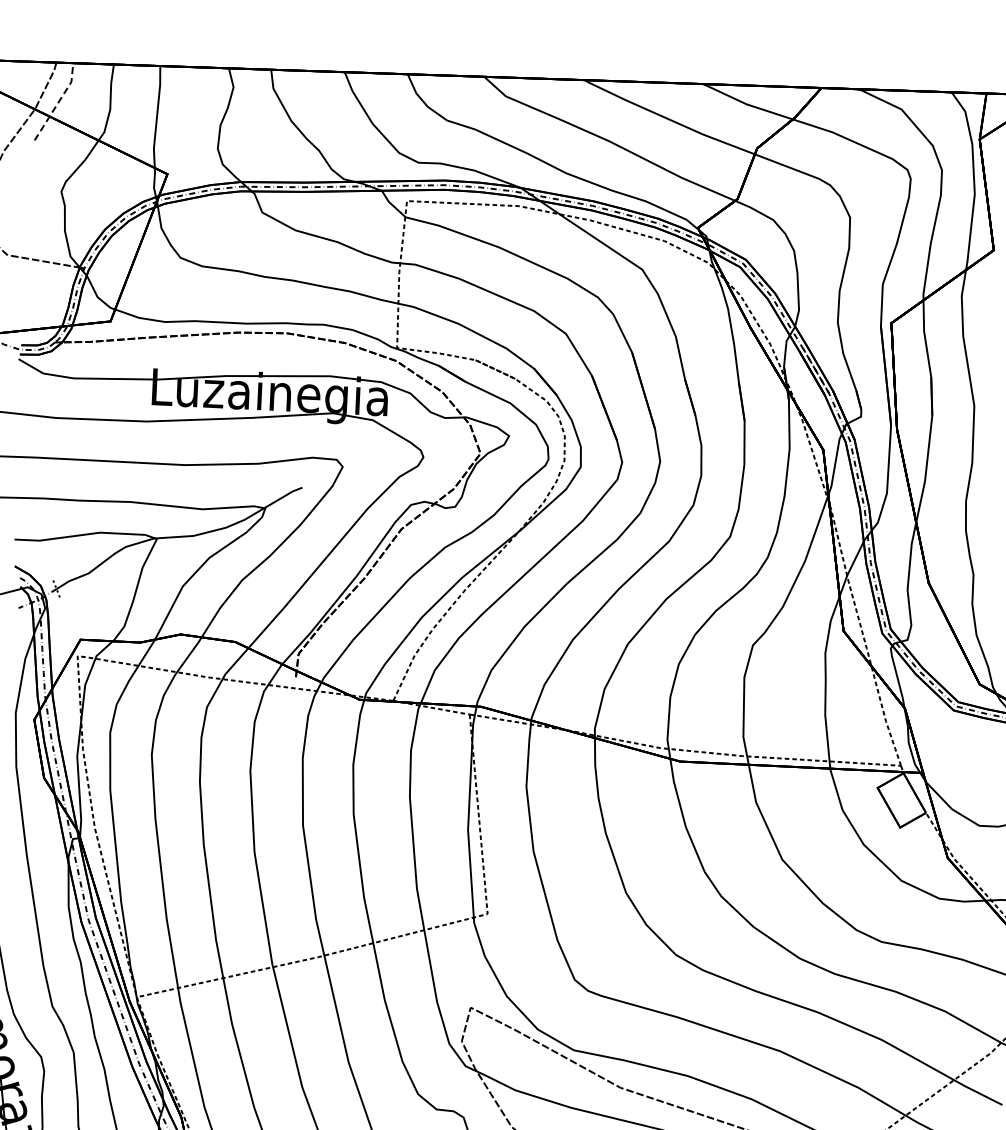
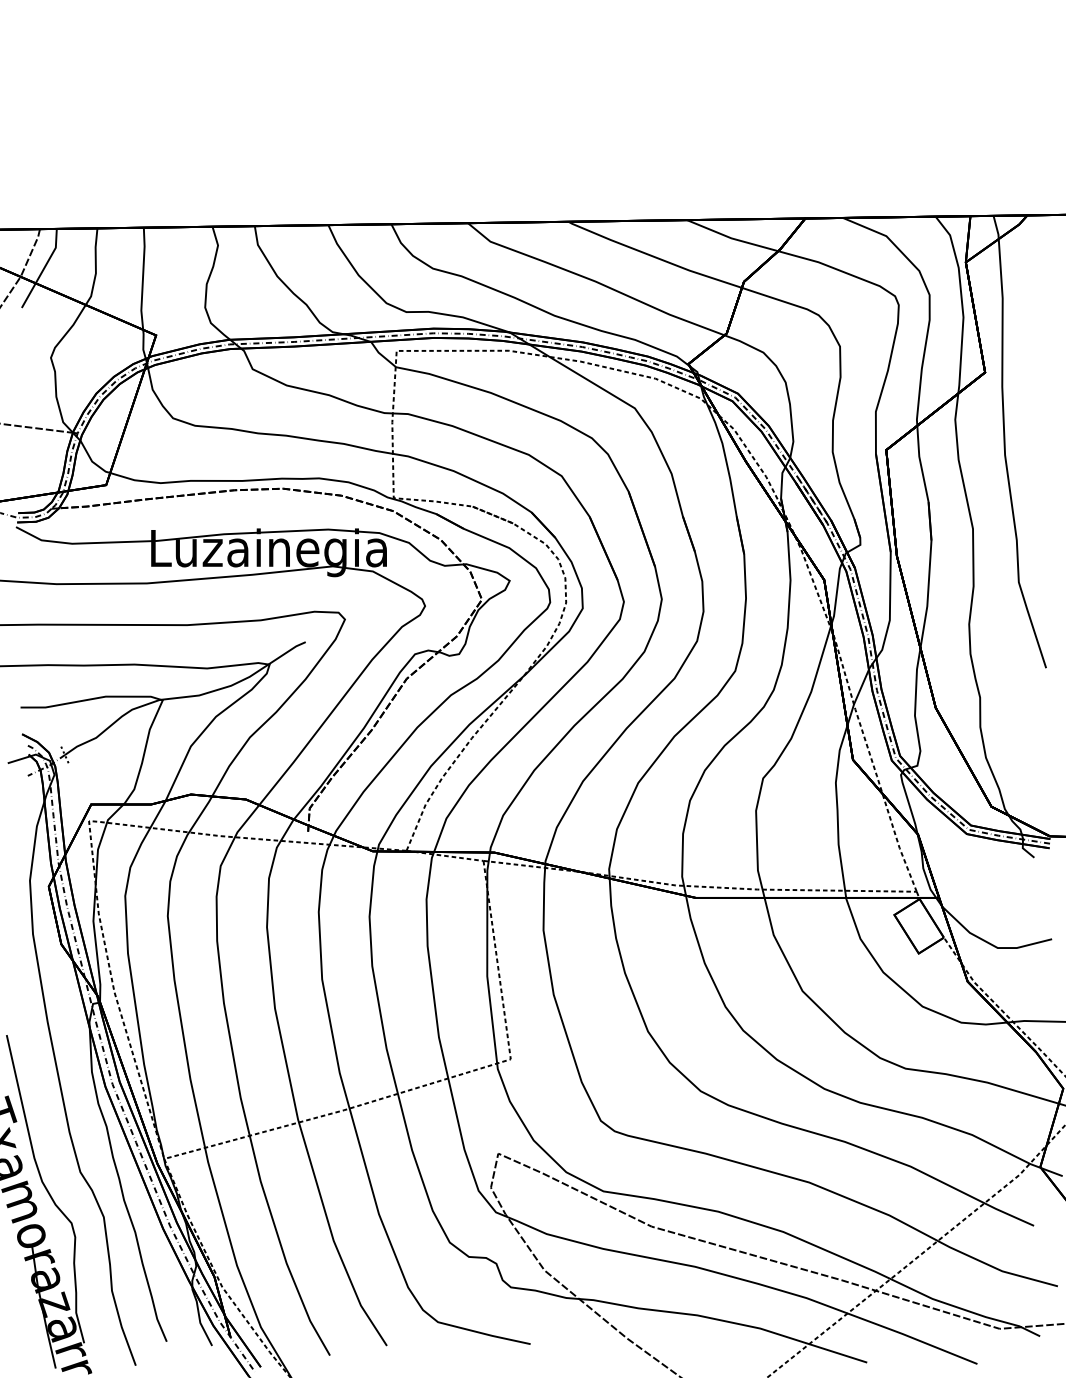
line: (58, 103) -> (43, 269), dashed -> solid

